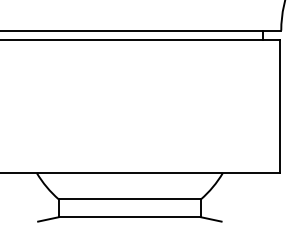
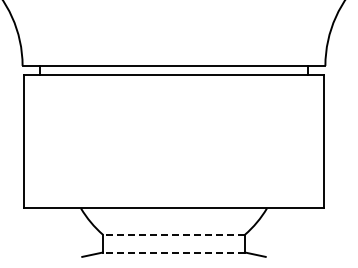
line: (129, 199) -> (173, 234), solid -> dashed
line: (129, 217) -> (173, 252), solid -> dashed

